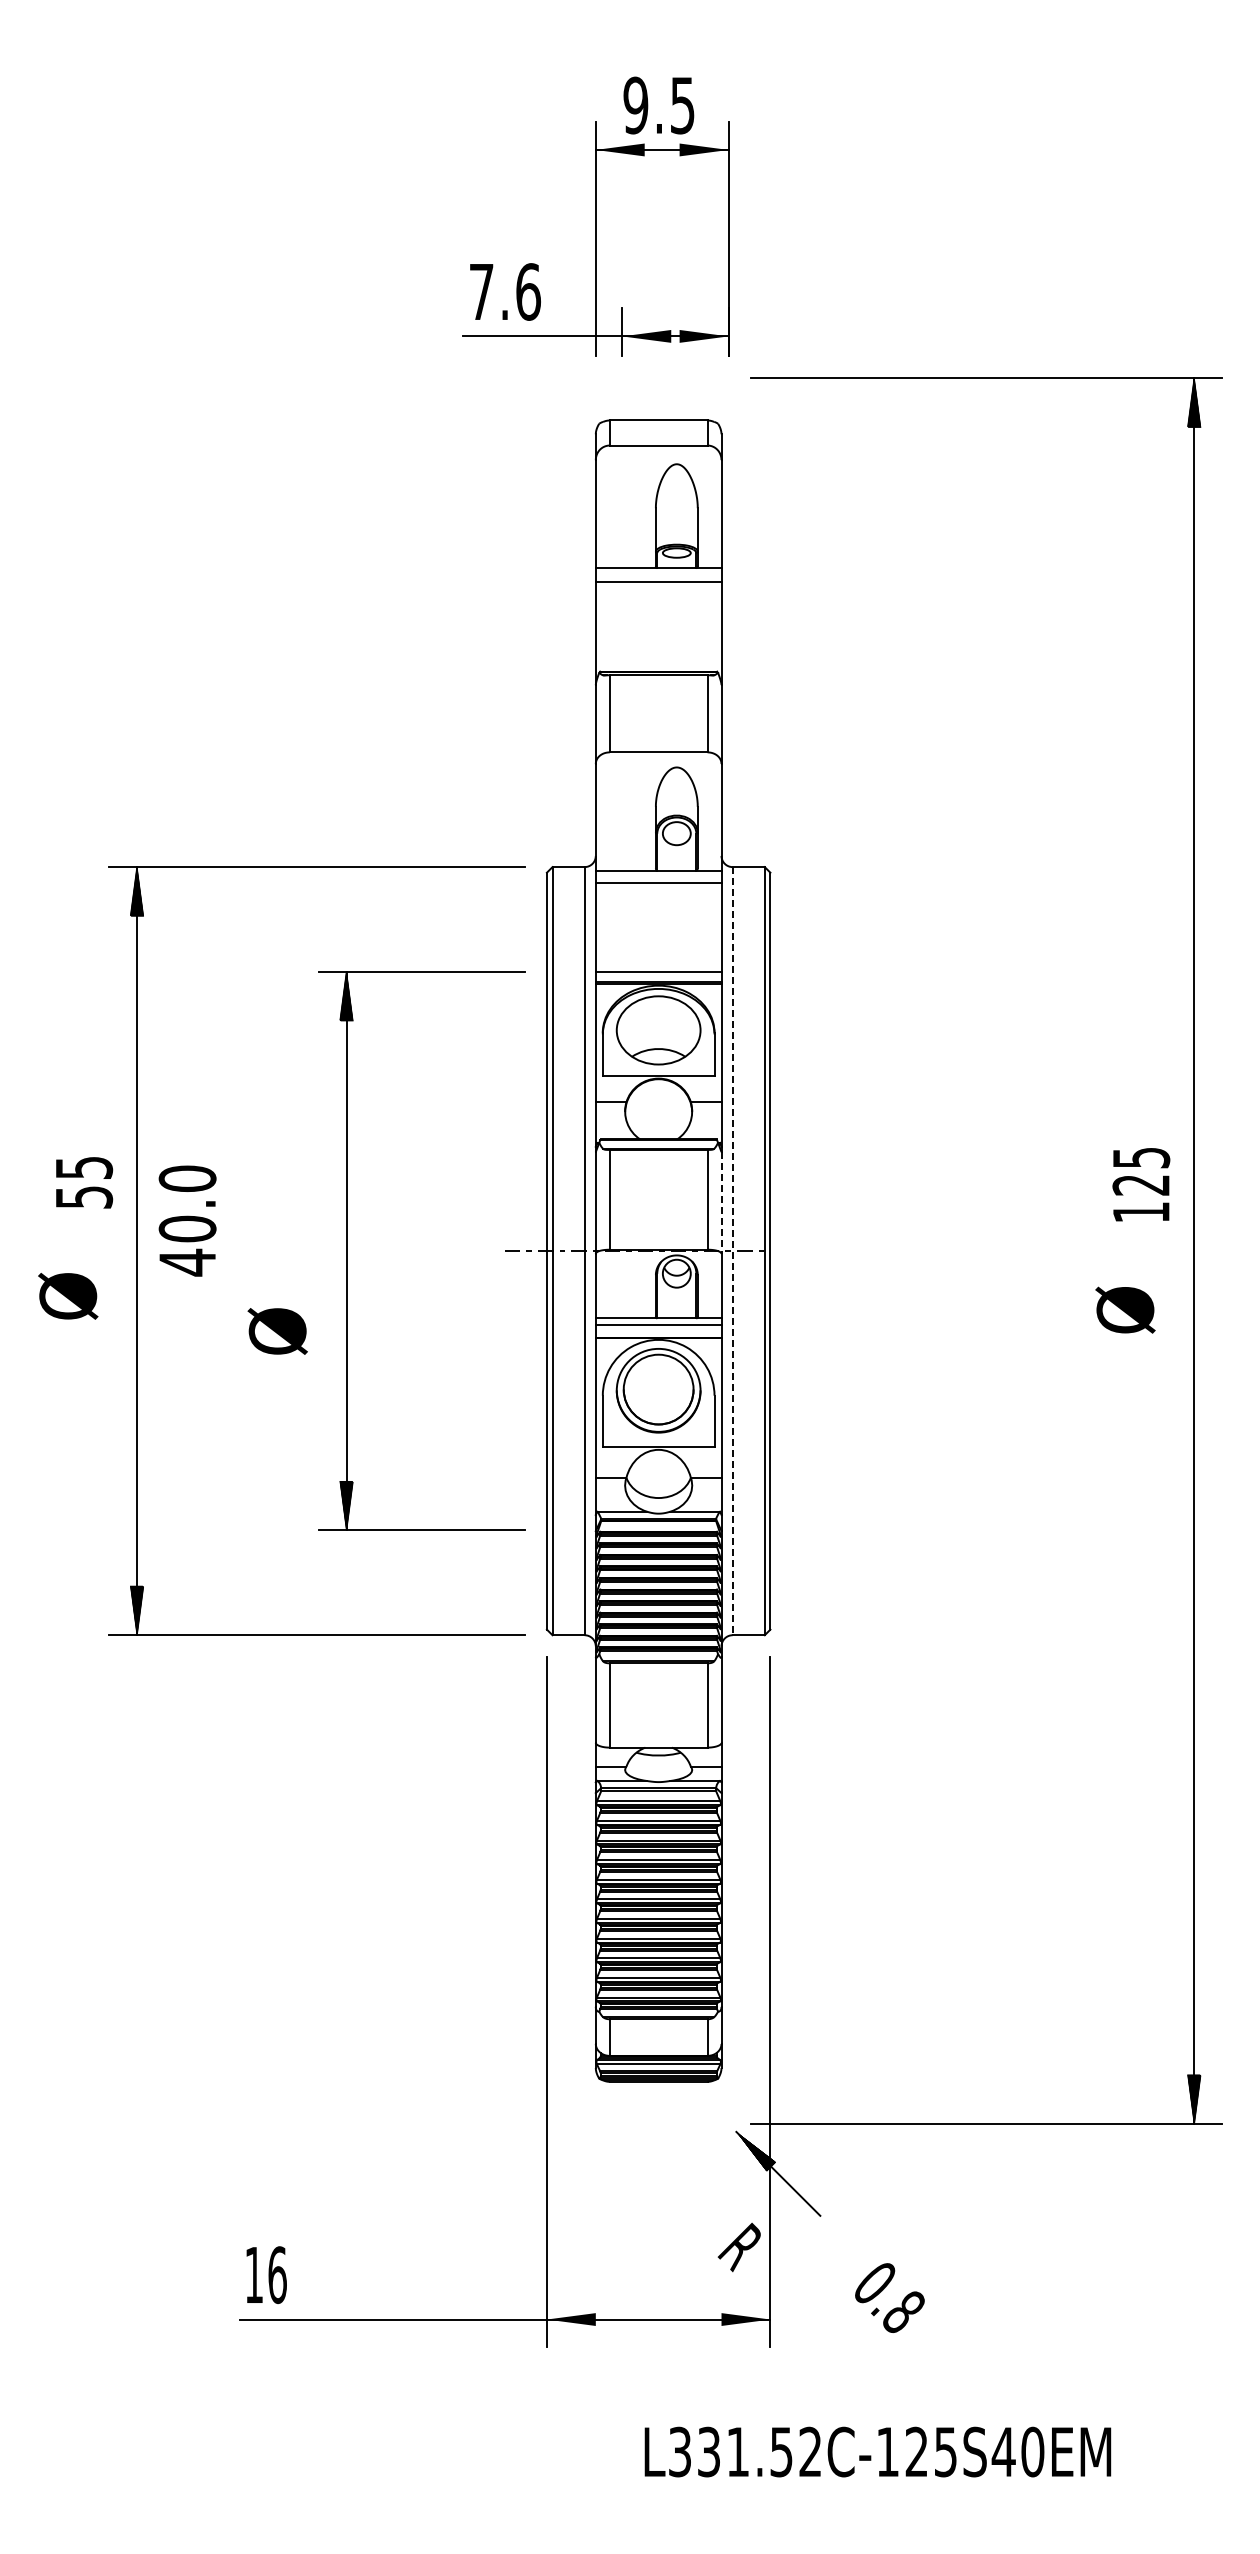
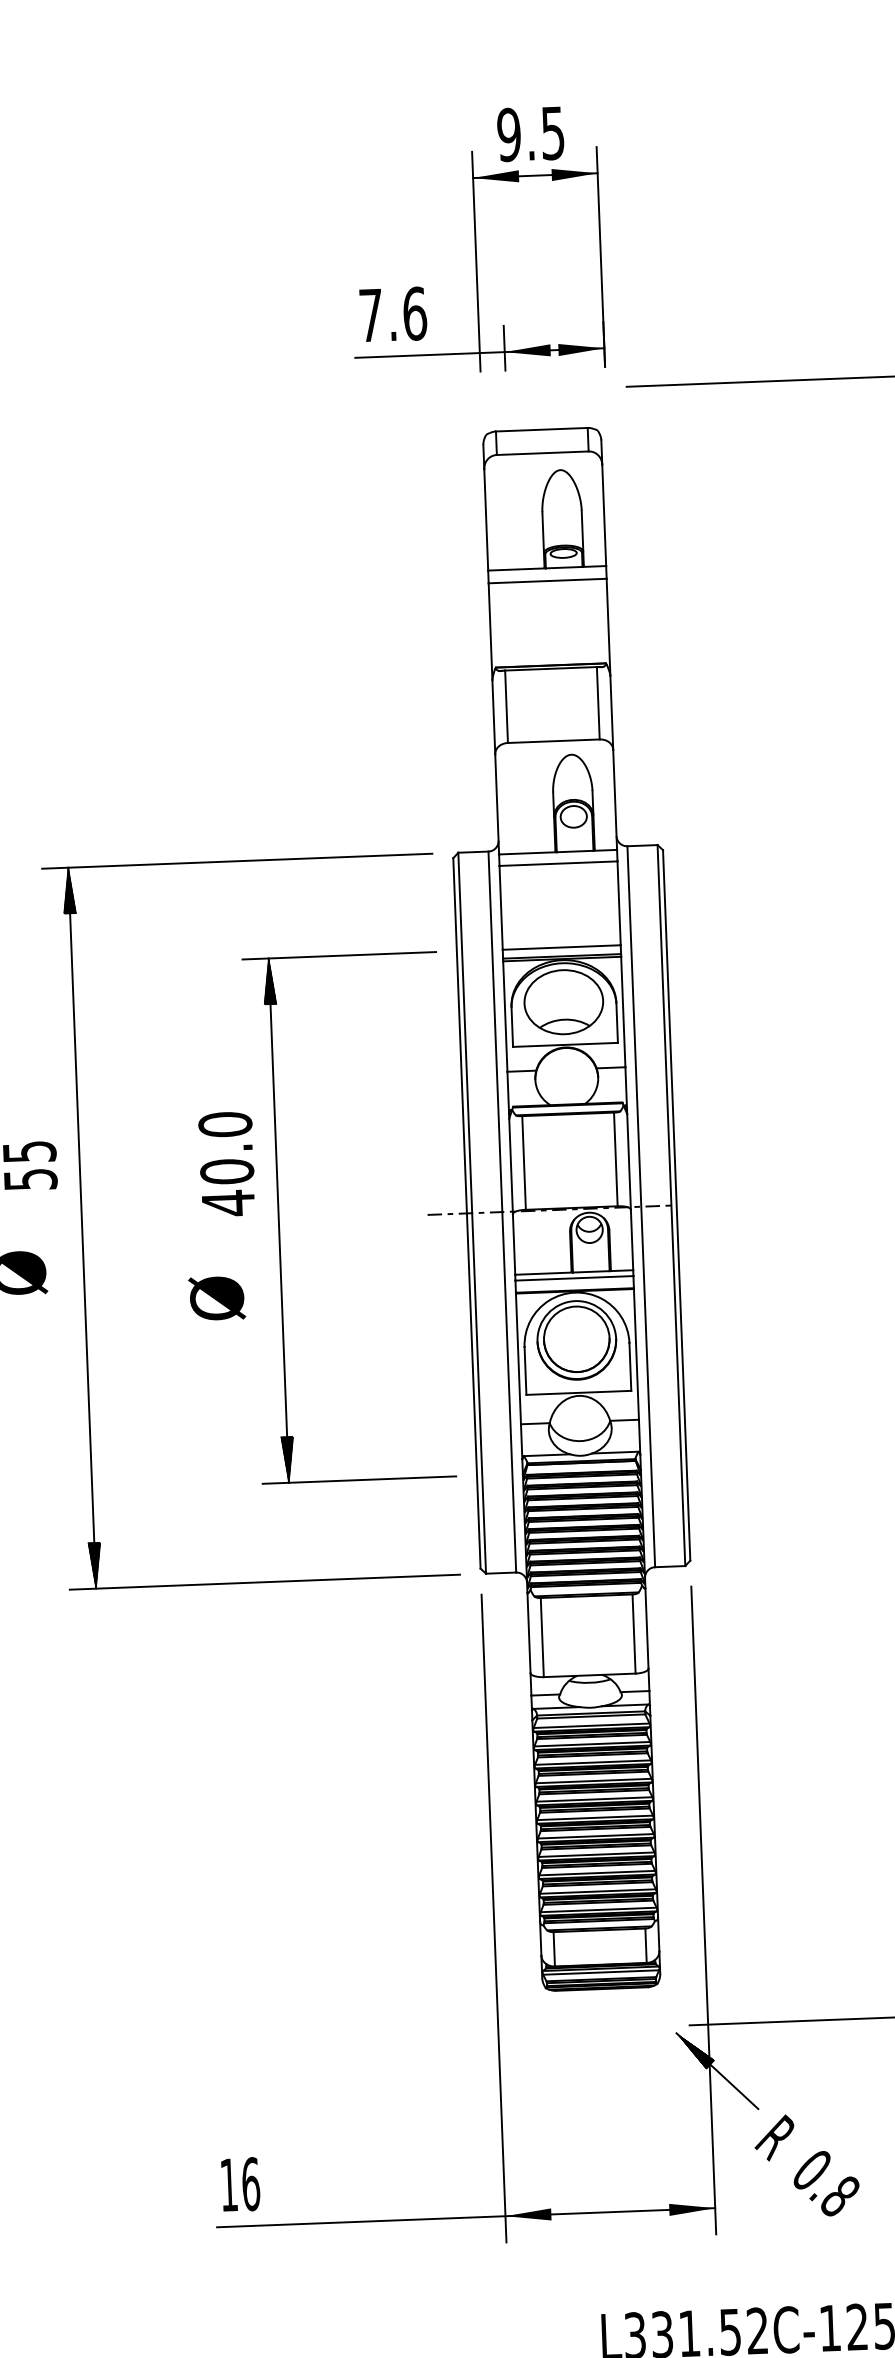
line: (721, 1203) -> (629, 1162), dashed -> solid
text: (187, 1220) -> (226, 1163), moved
line: (732, 1251) -> (641, 1207), dashed -> solid
text: (738, 2247) -> (773, 2138), moved

